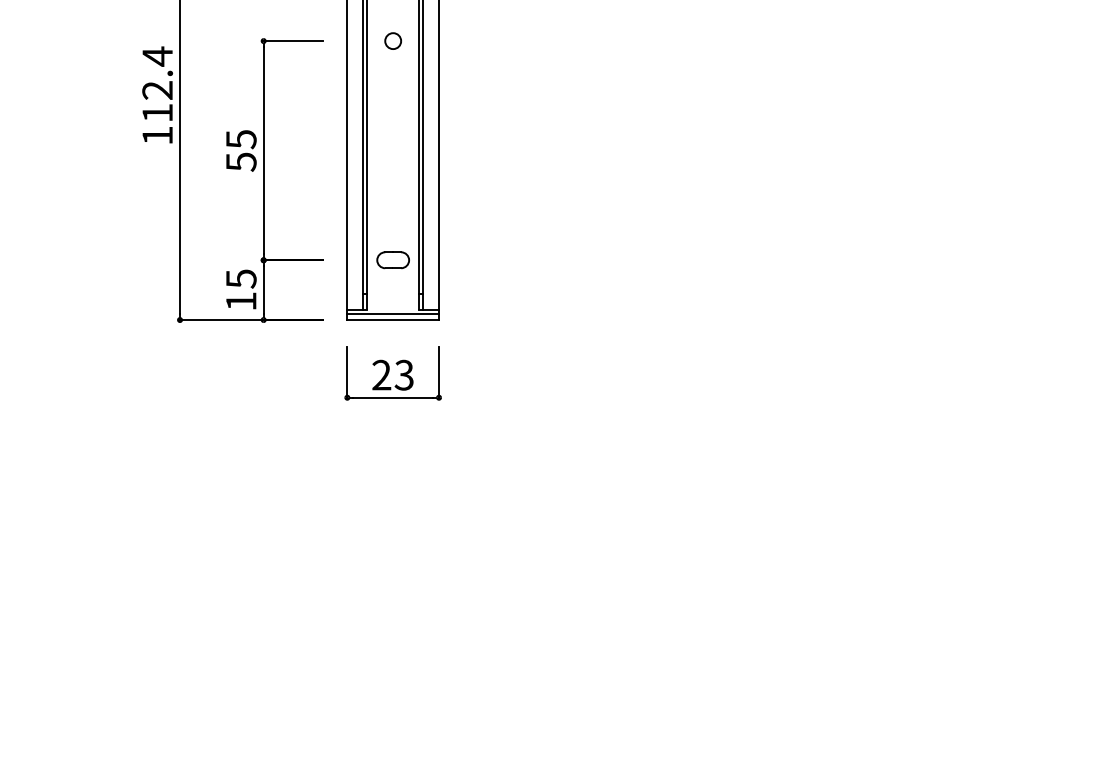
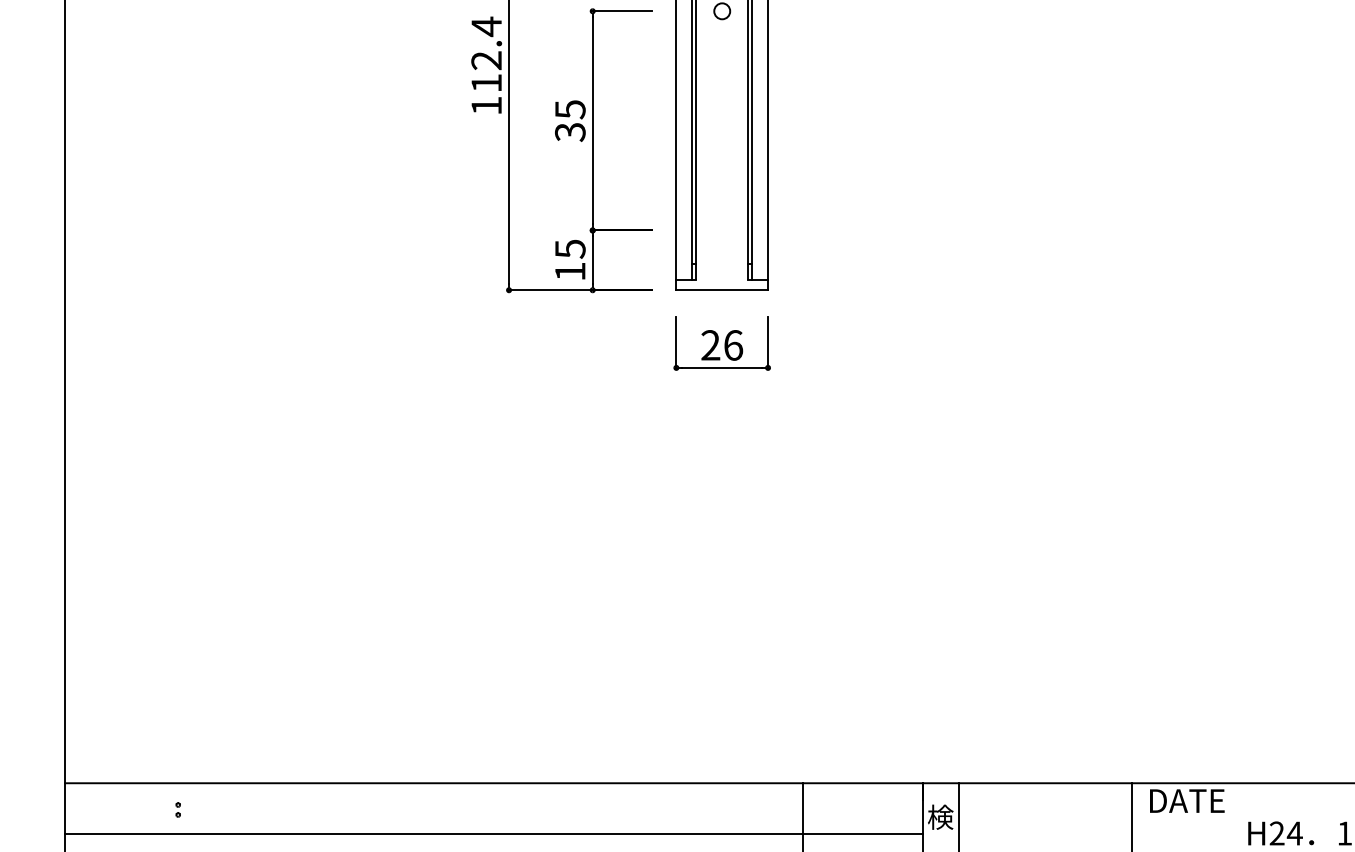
text: (241, 162) -> (570, 132), 55 -> 35
part: (393, 260) -> (722, 230), removed
line: (393, 314) -> (722, 284), removed
text: (404, 375) -> (733, 345), 23 -> 26

